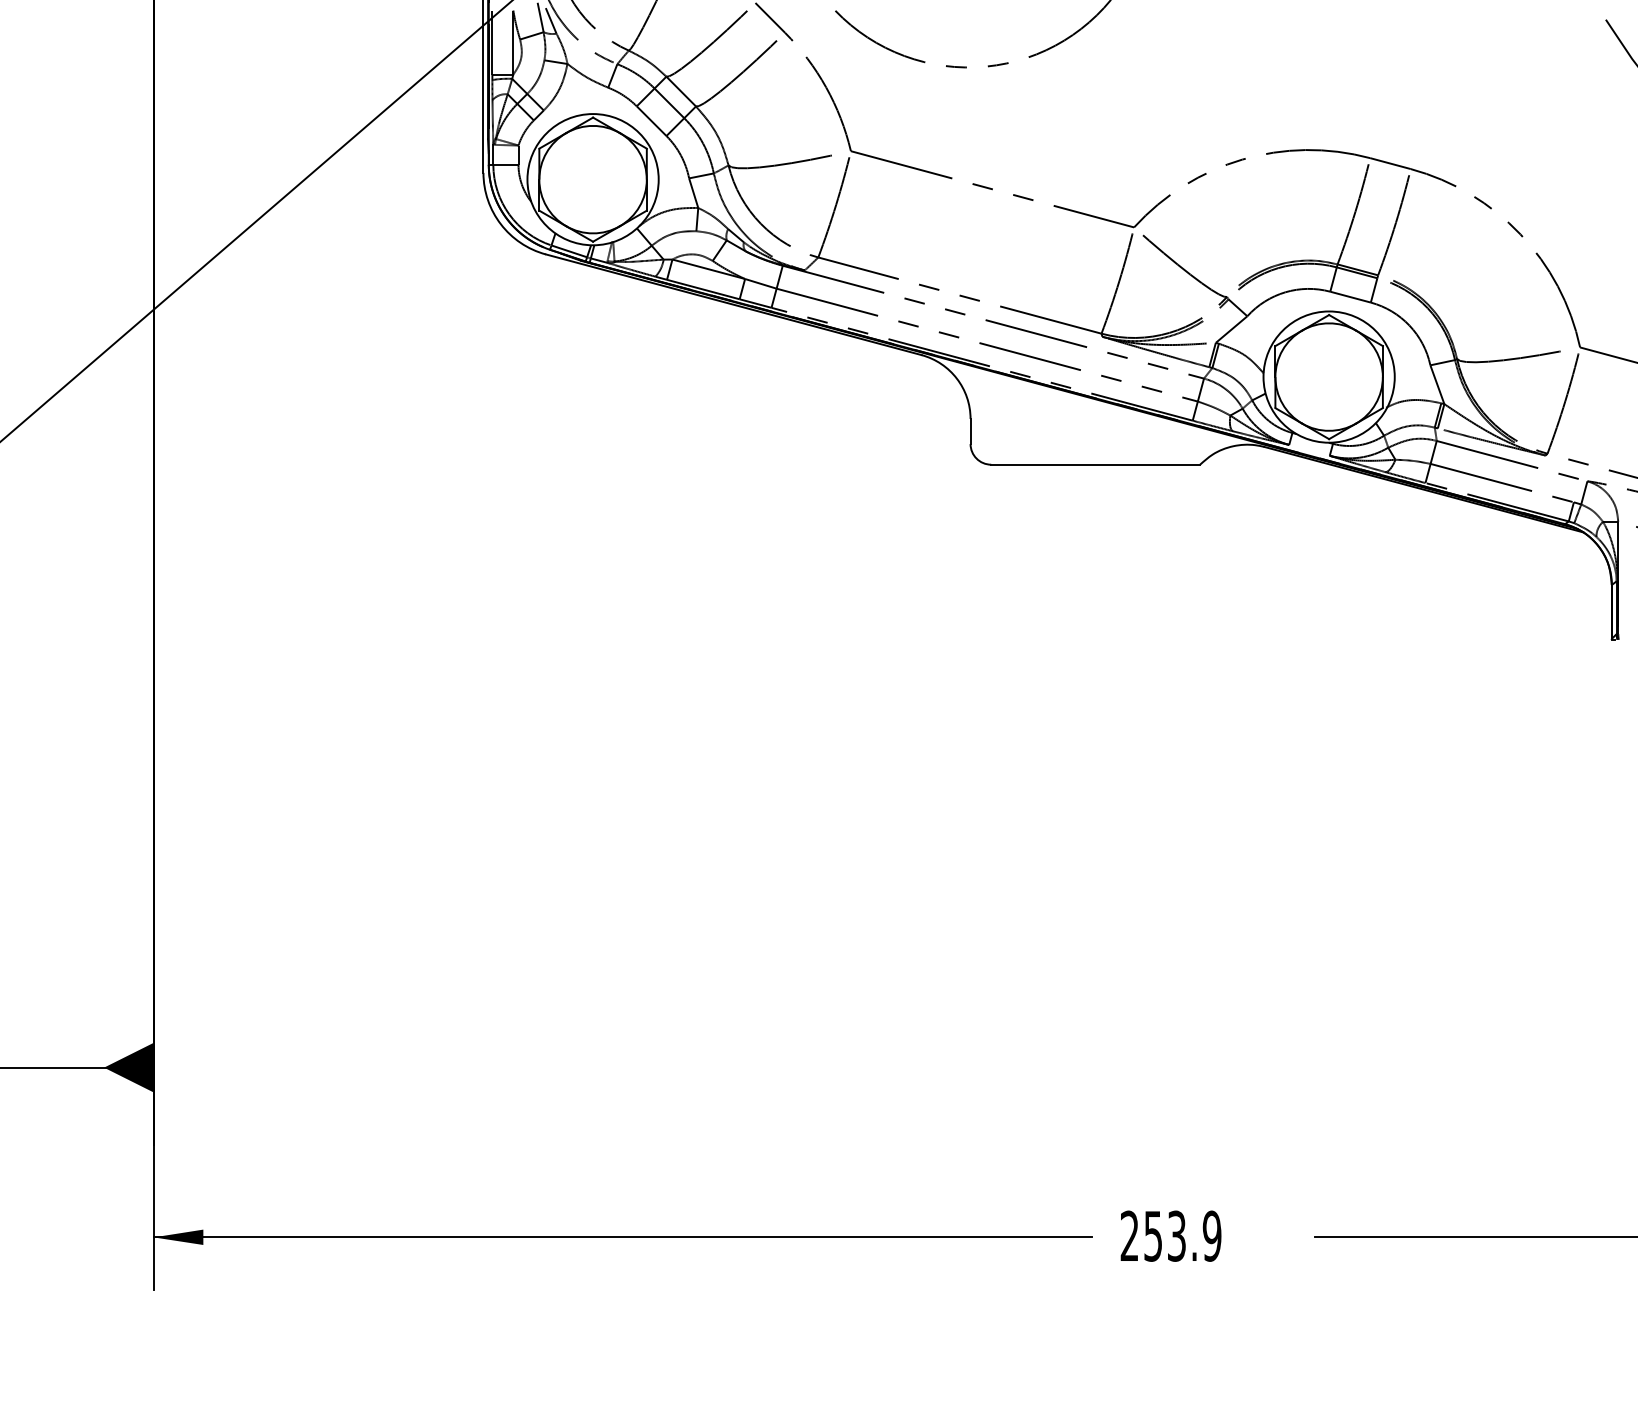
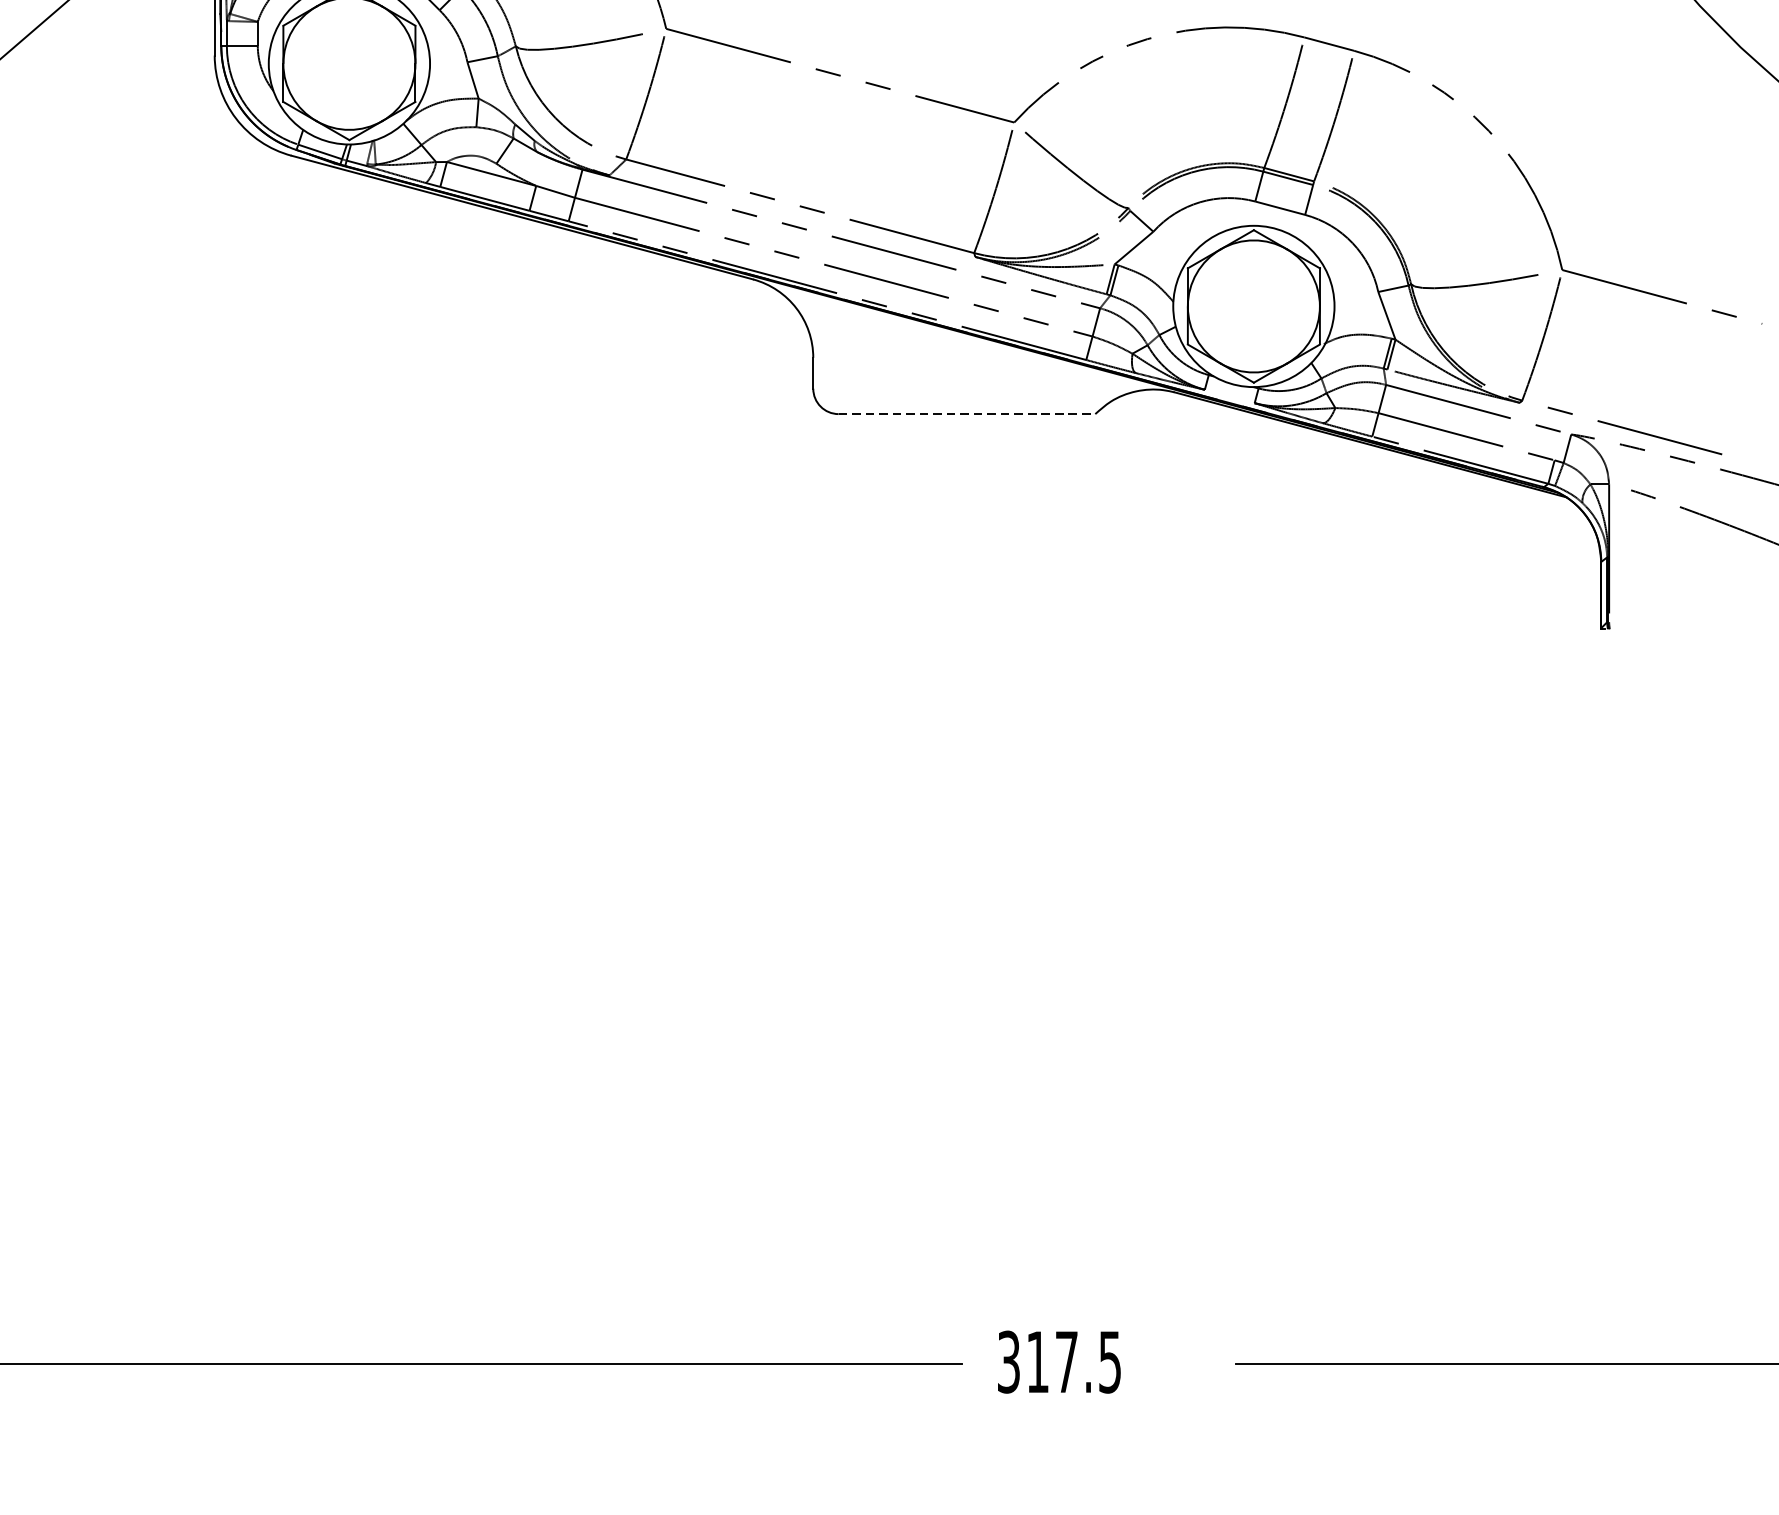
line: (1096, 464) -> (968, 413), solid -> dashed
text: (1170, 1235) -> (1058, 1361), 253.9 -> 317.5

